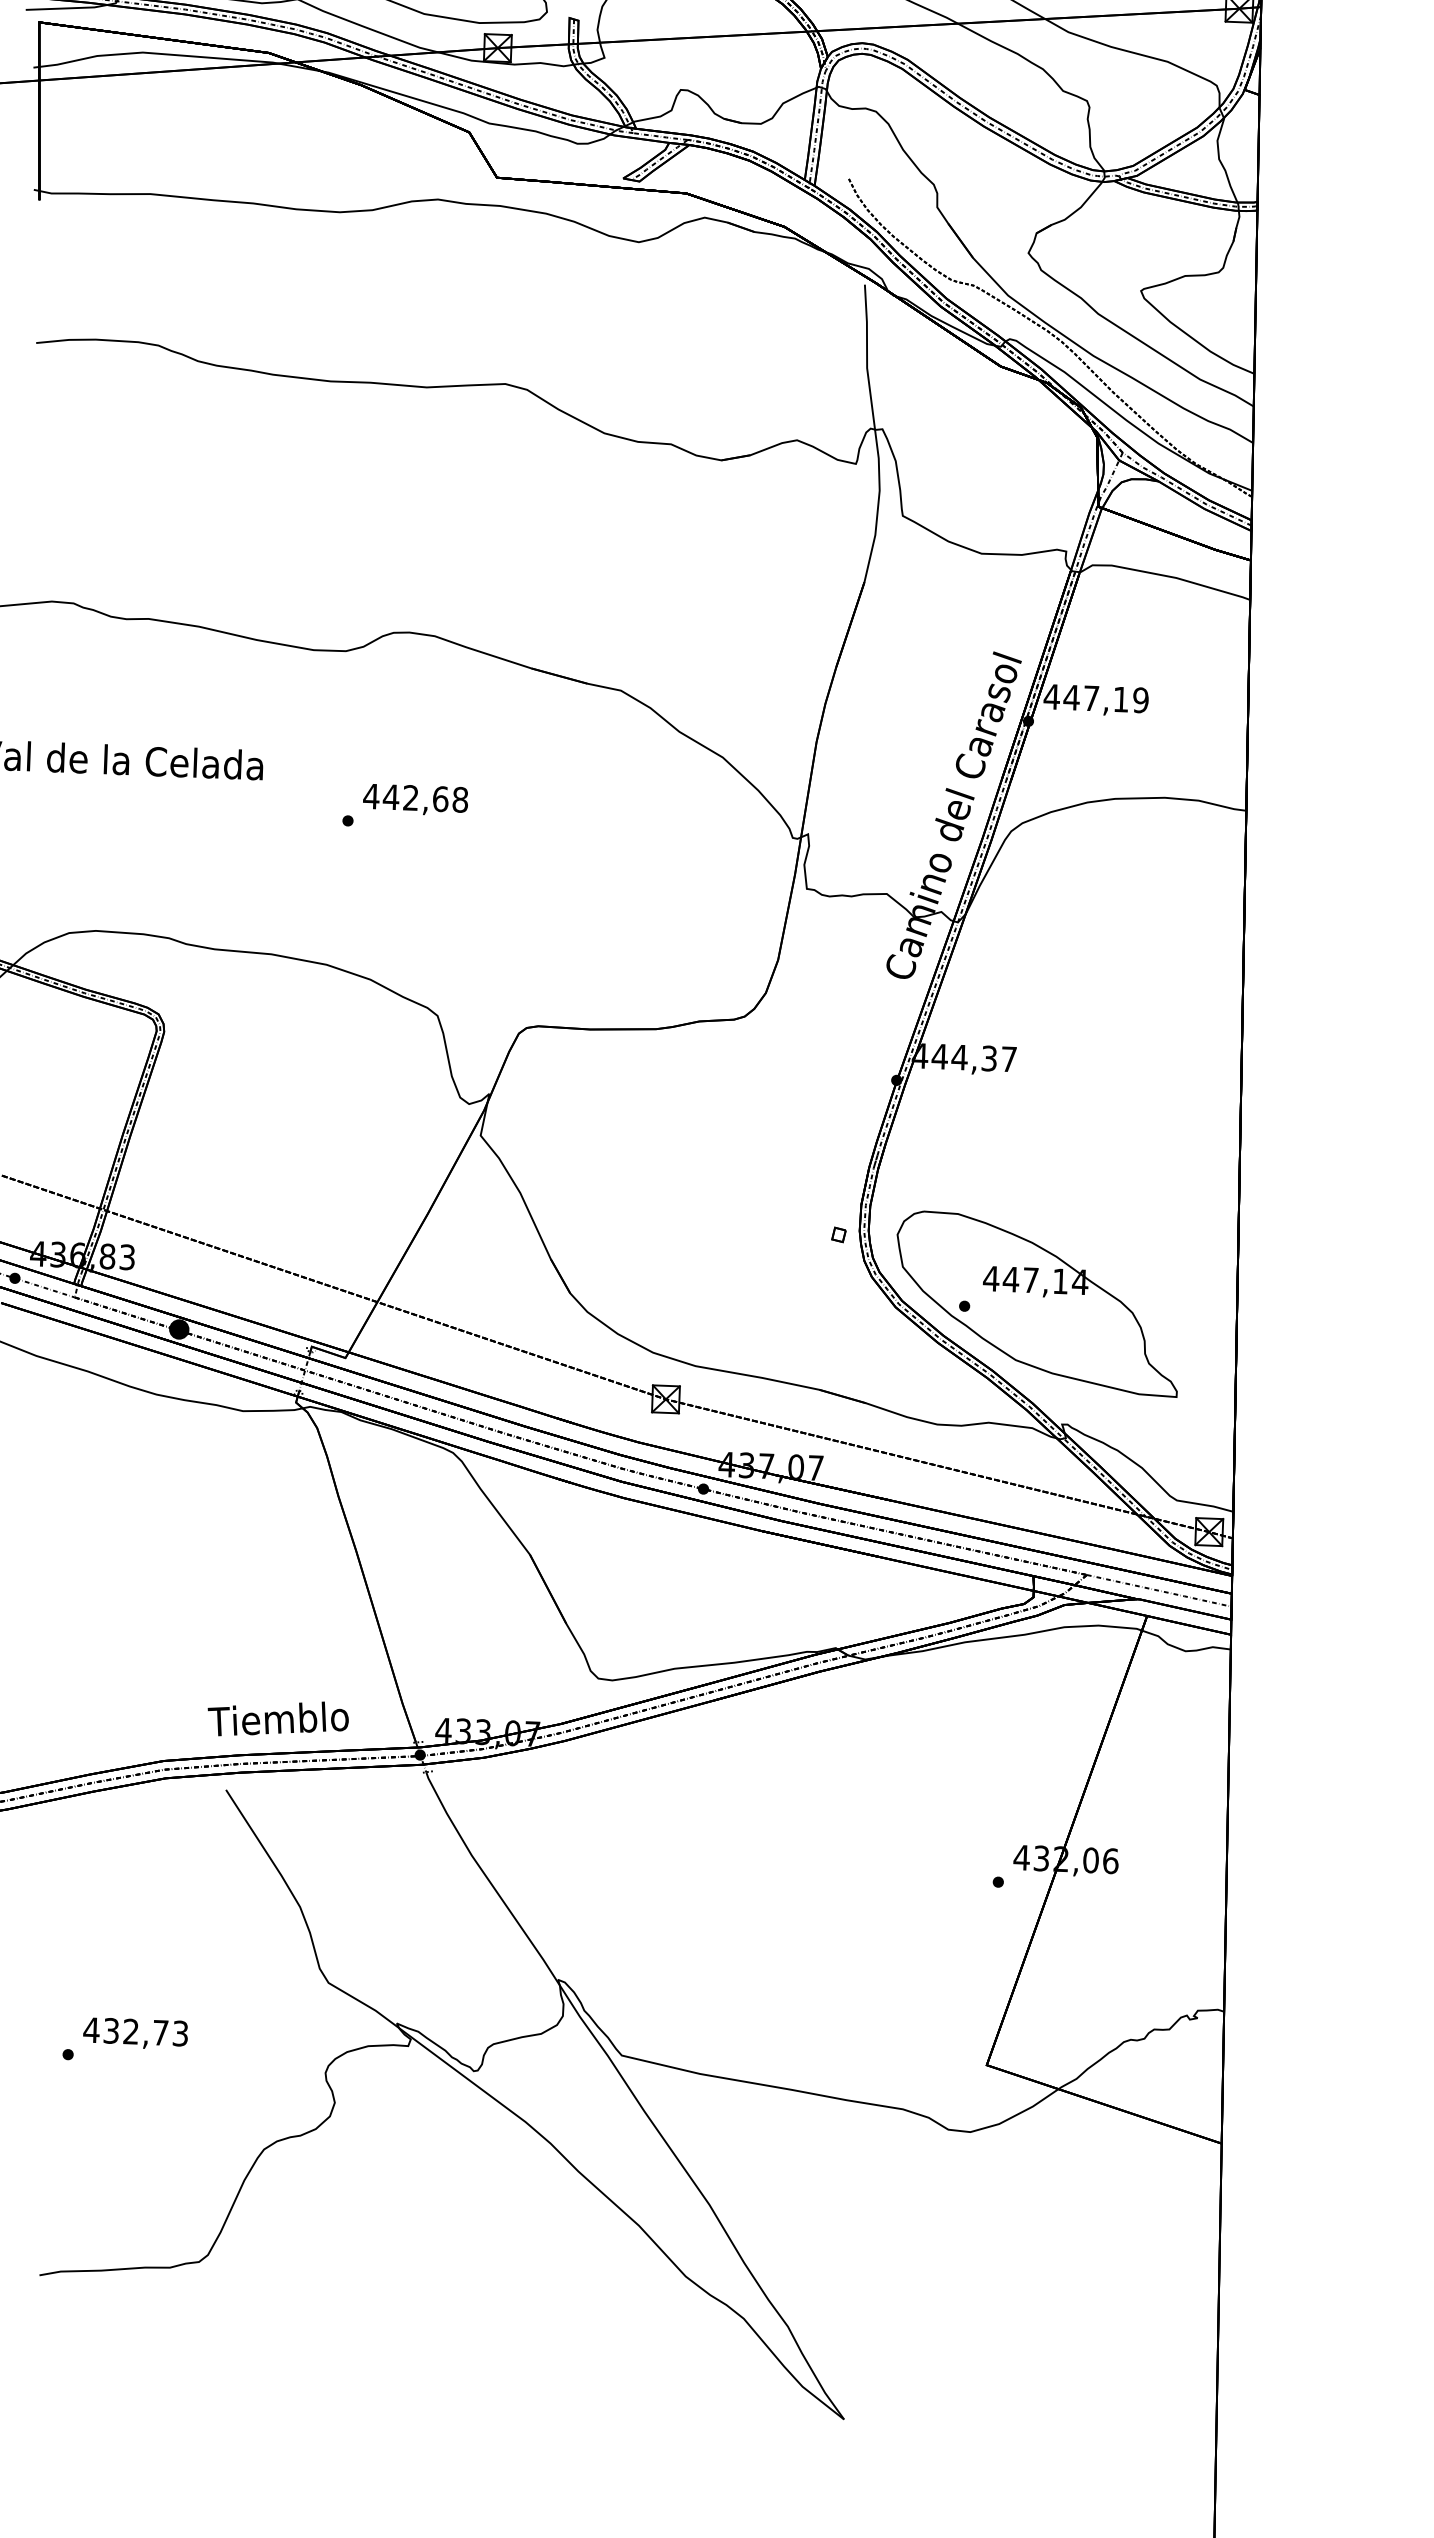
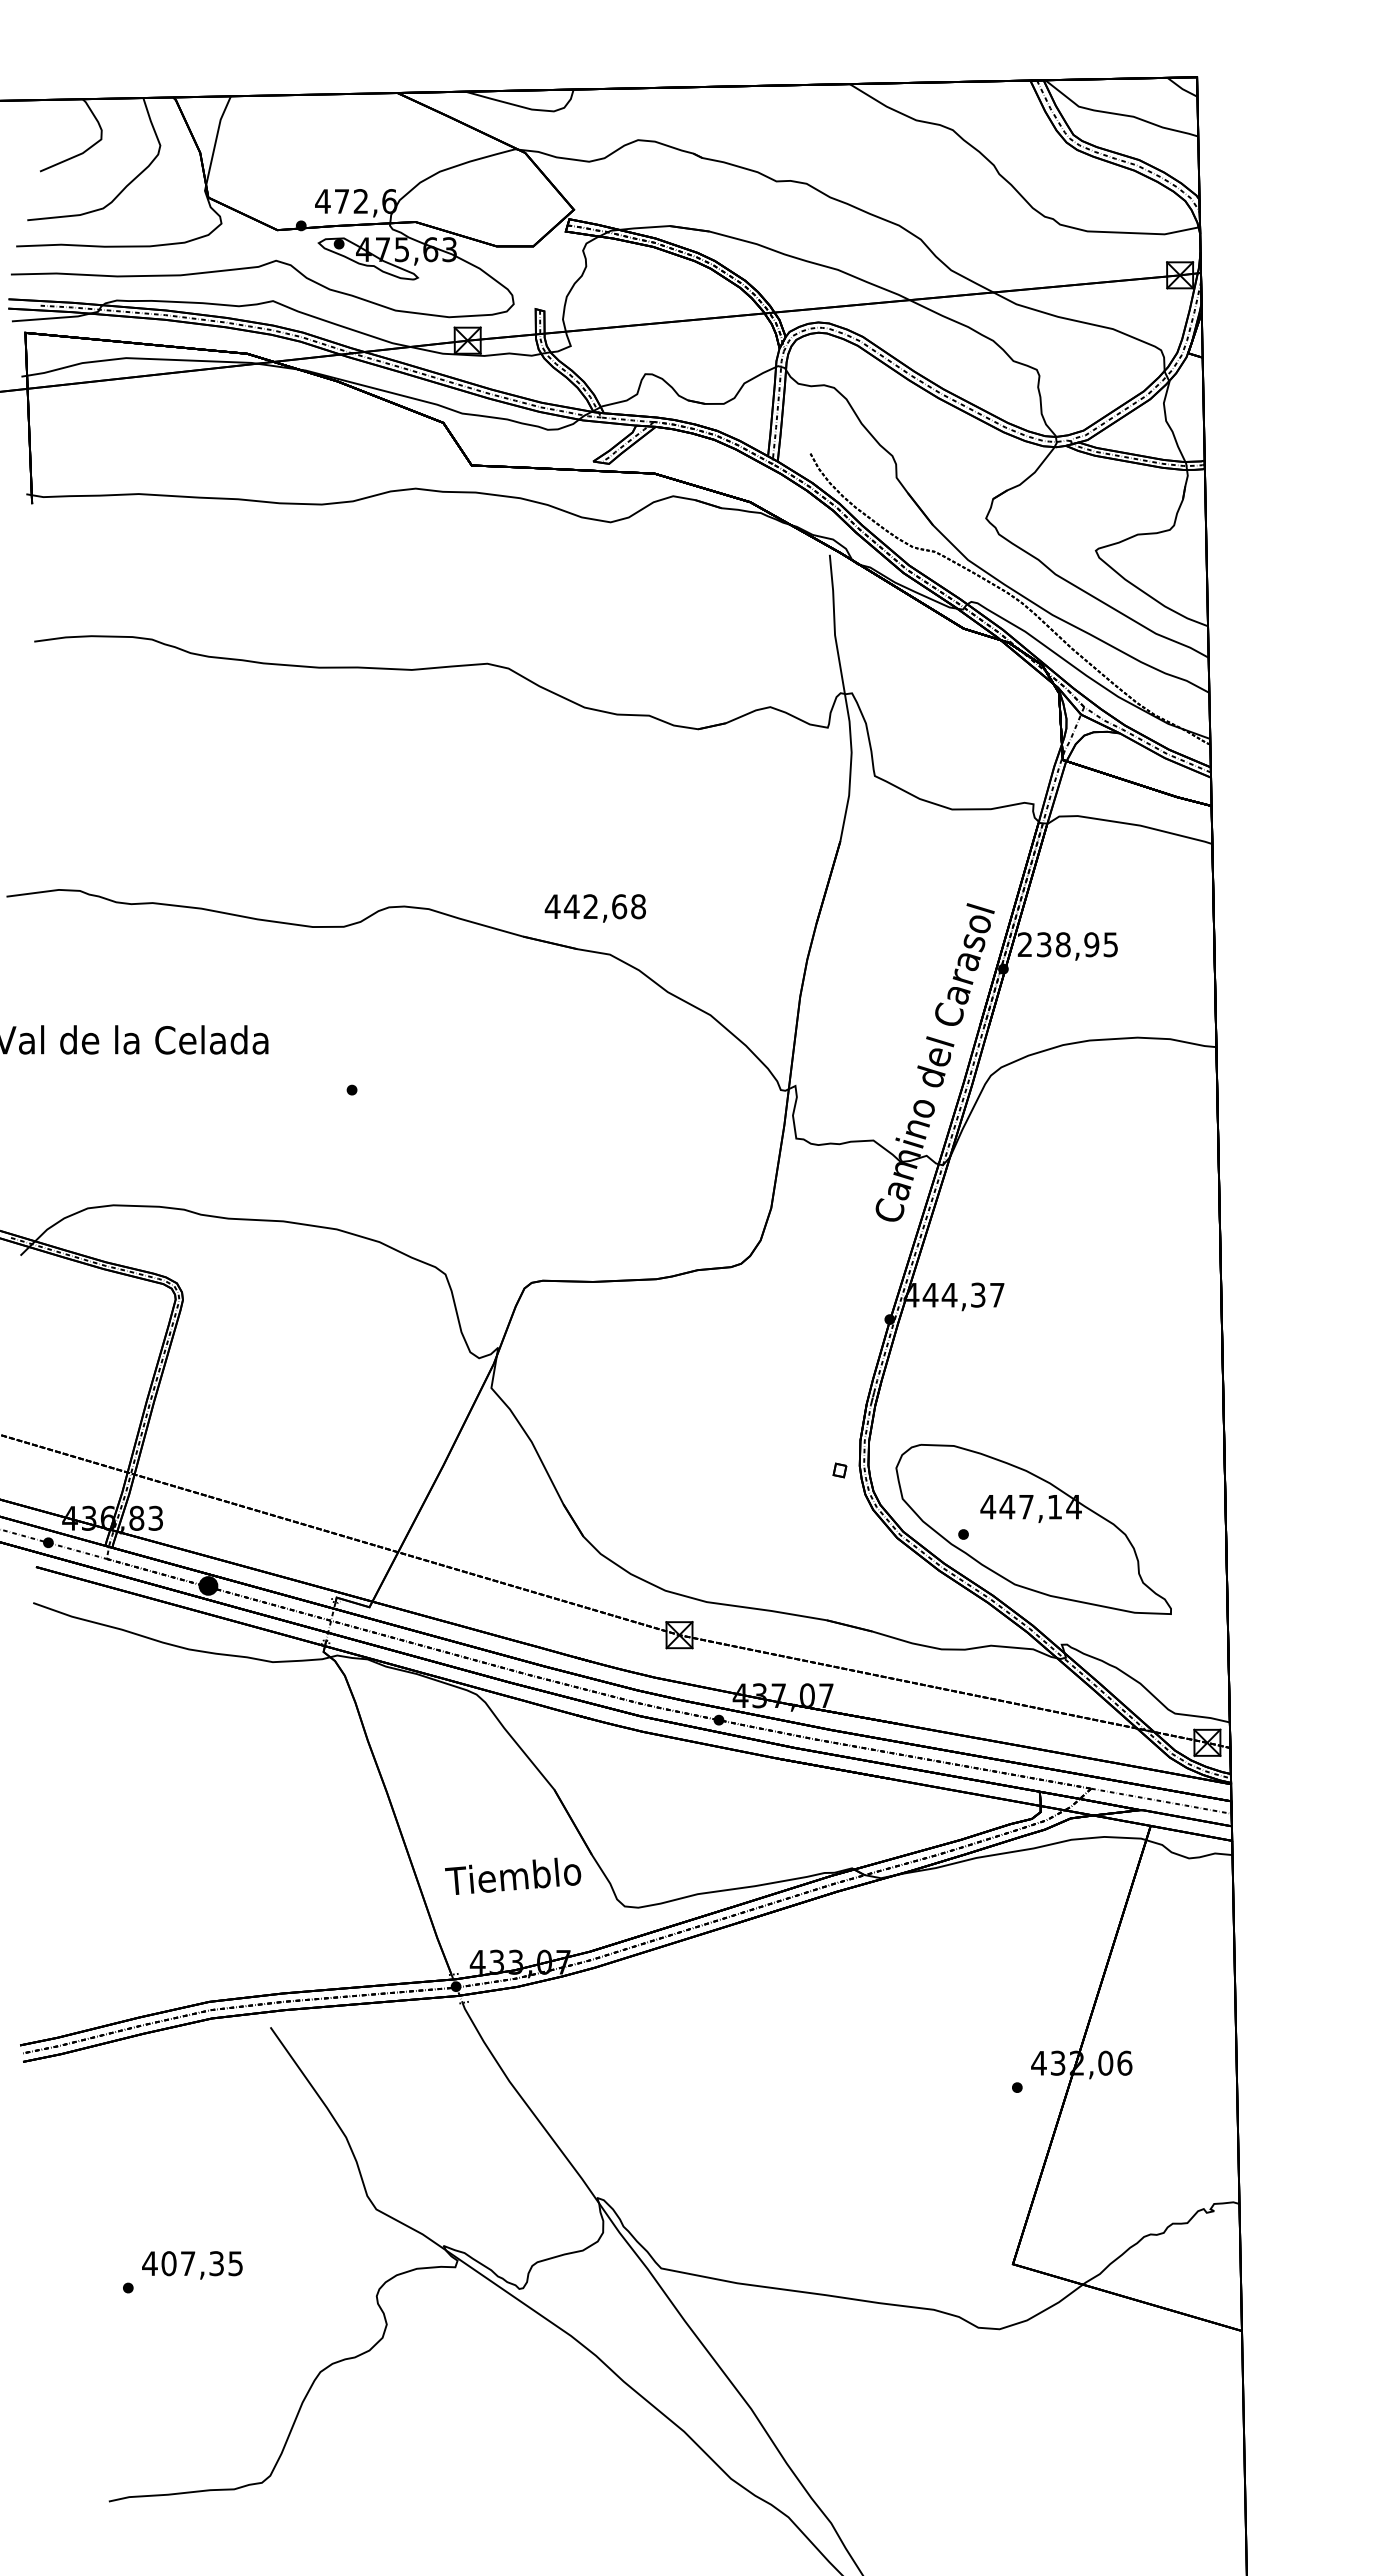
text: (1095, 698) -> (1067, 944), 447,19 -> 238,95
text: (414, 799) -> (594, 908), moved
text: (278, 1718) -> (513, 1875), moved
text: (145, 2032) -> (201, 2263), 432,73 -> 407,35

